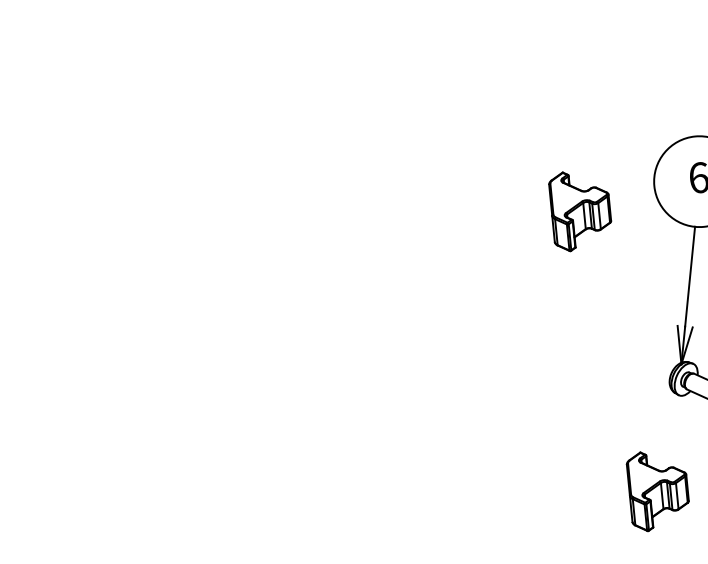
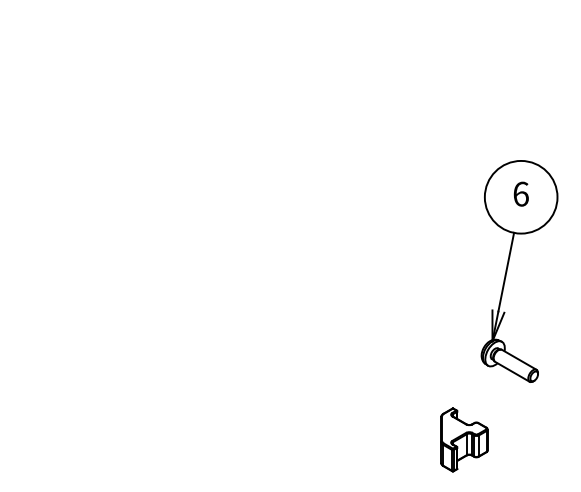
part: (580, 209) -> (424, 210), removed

